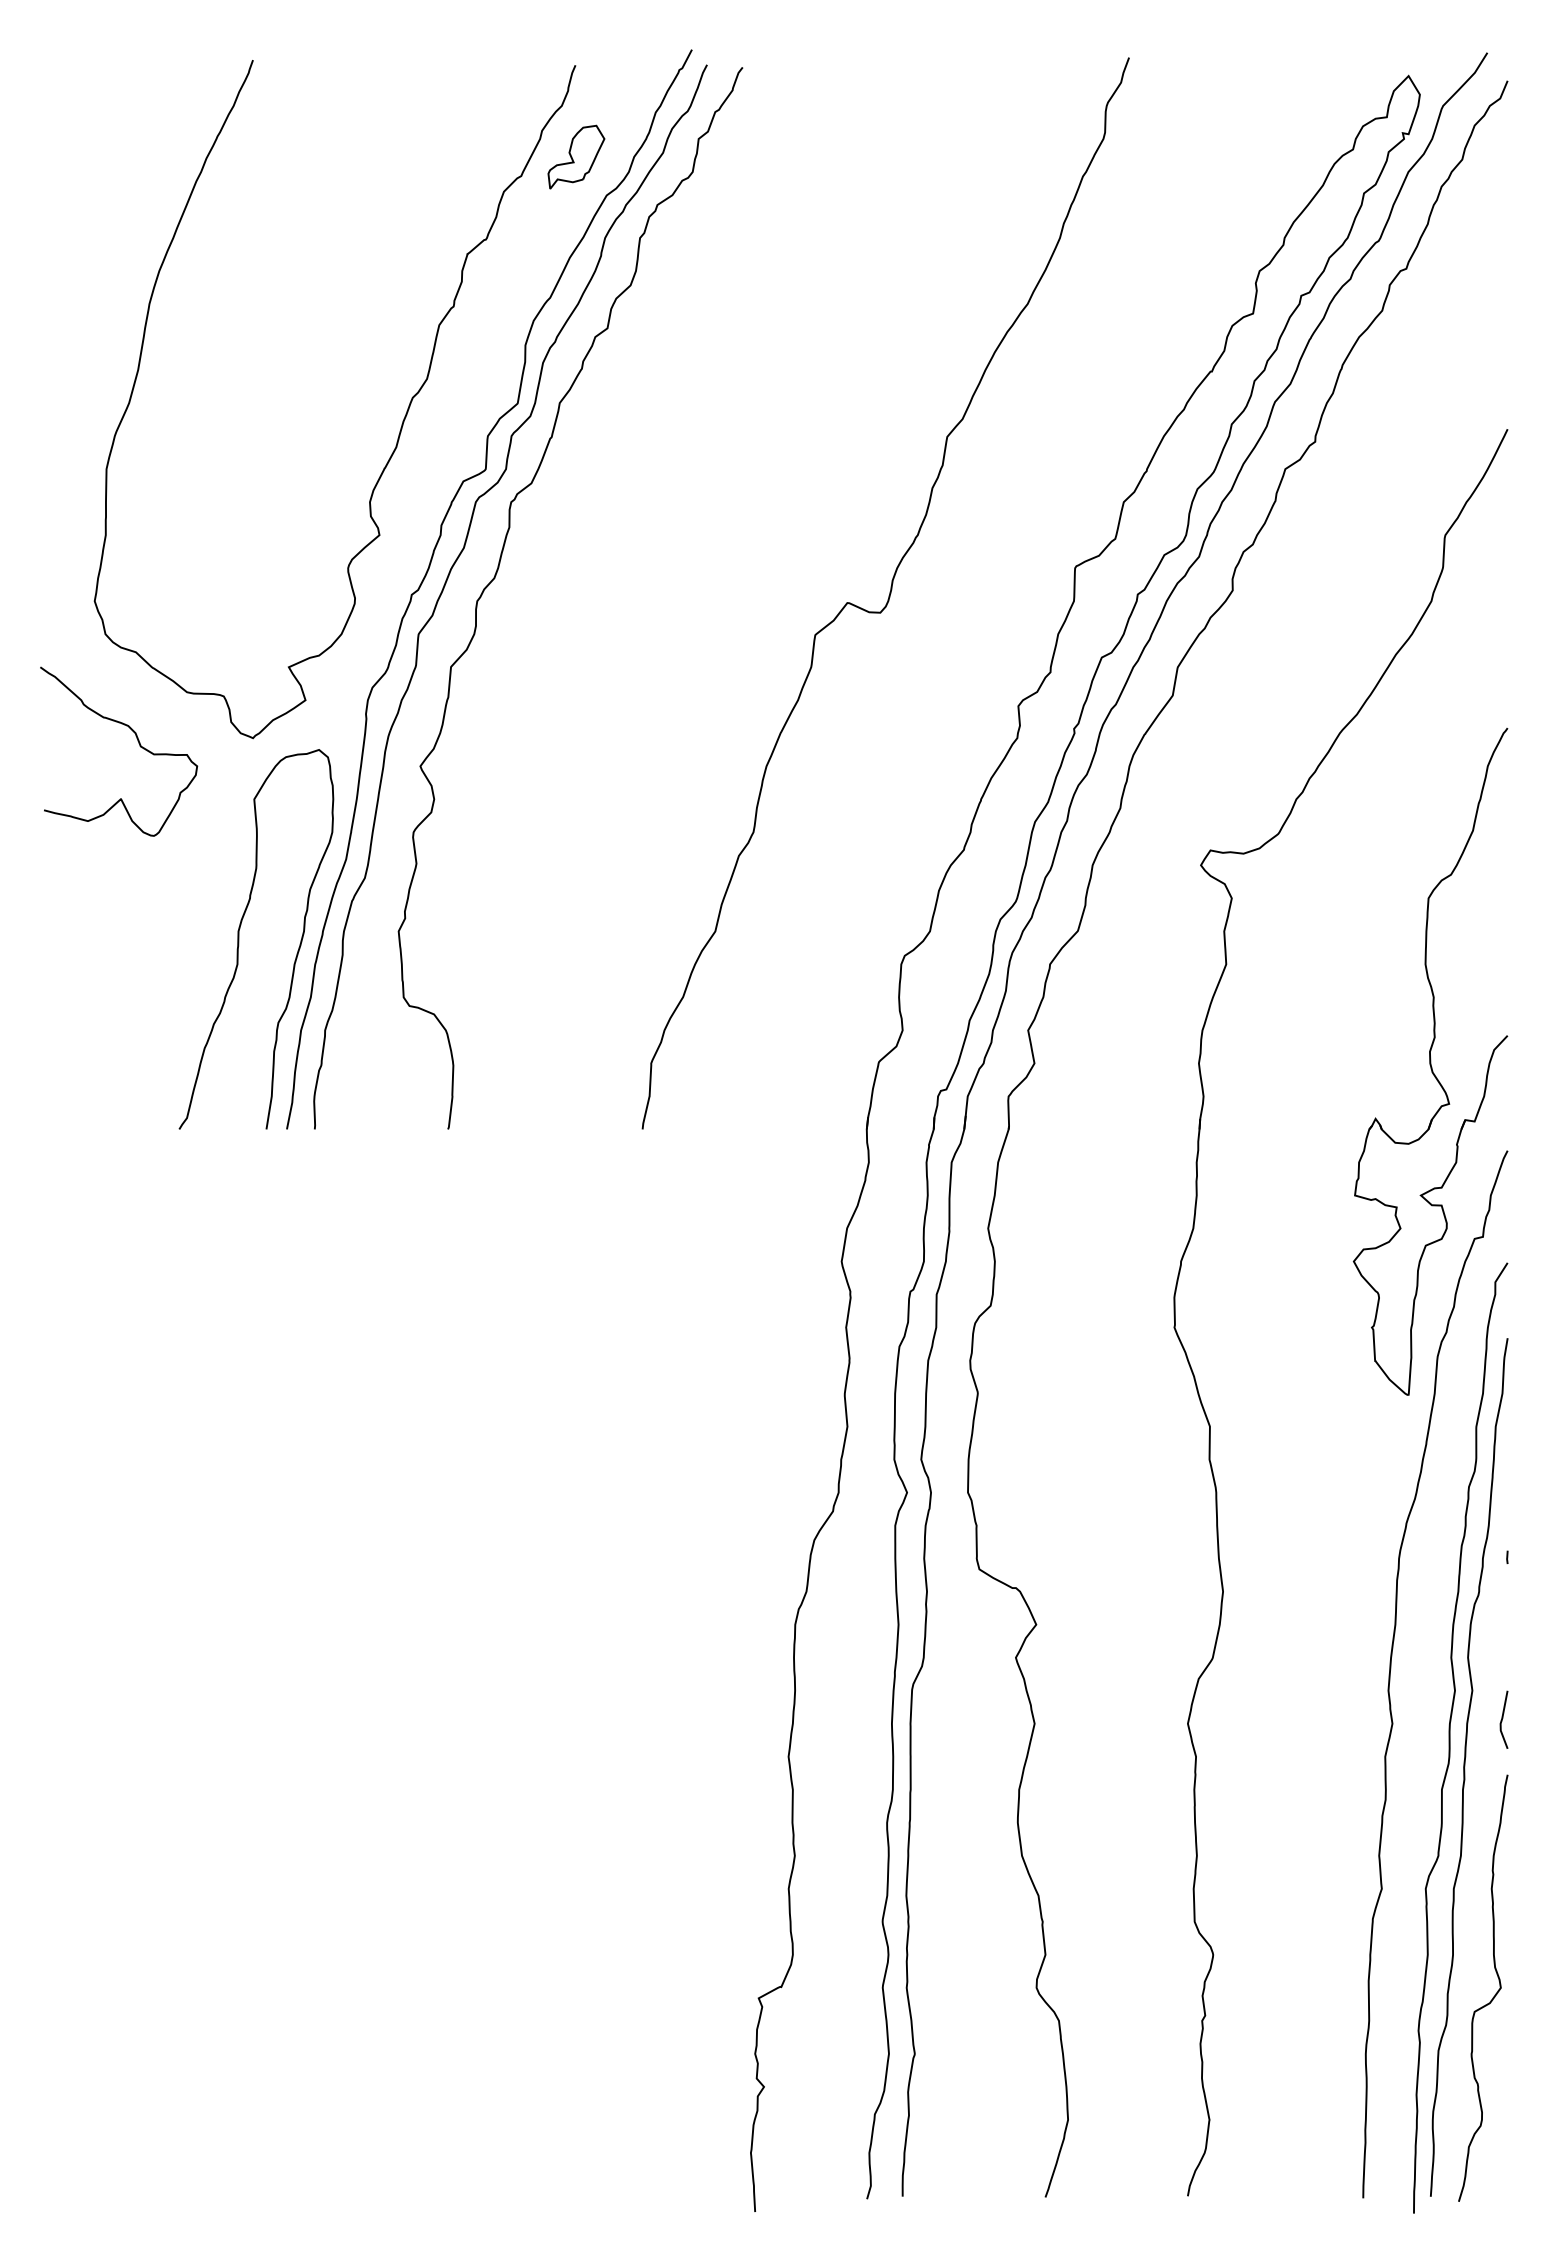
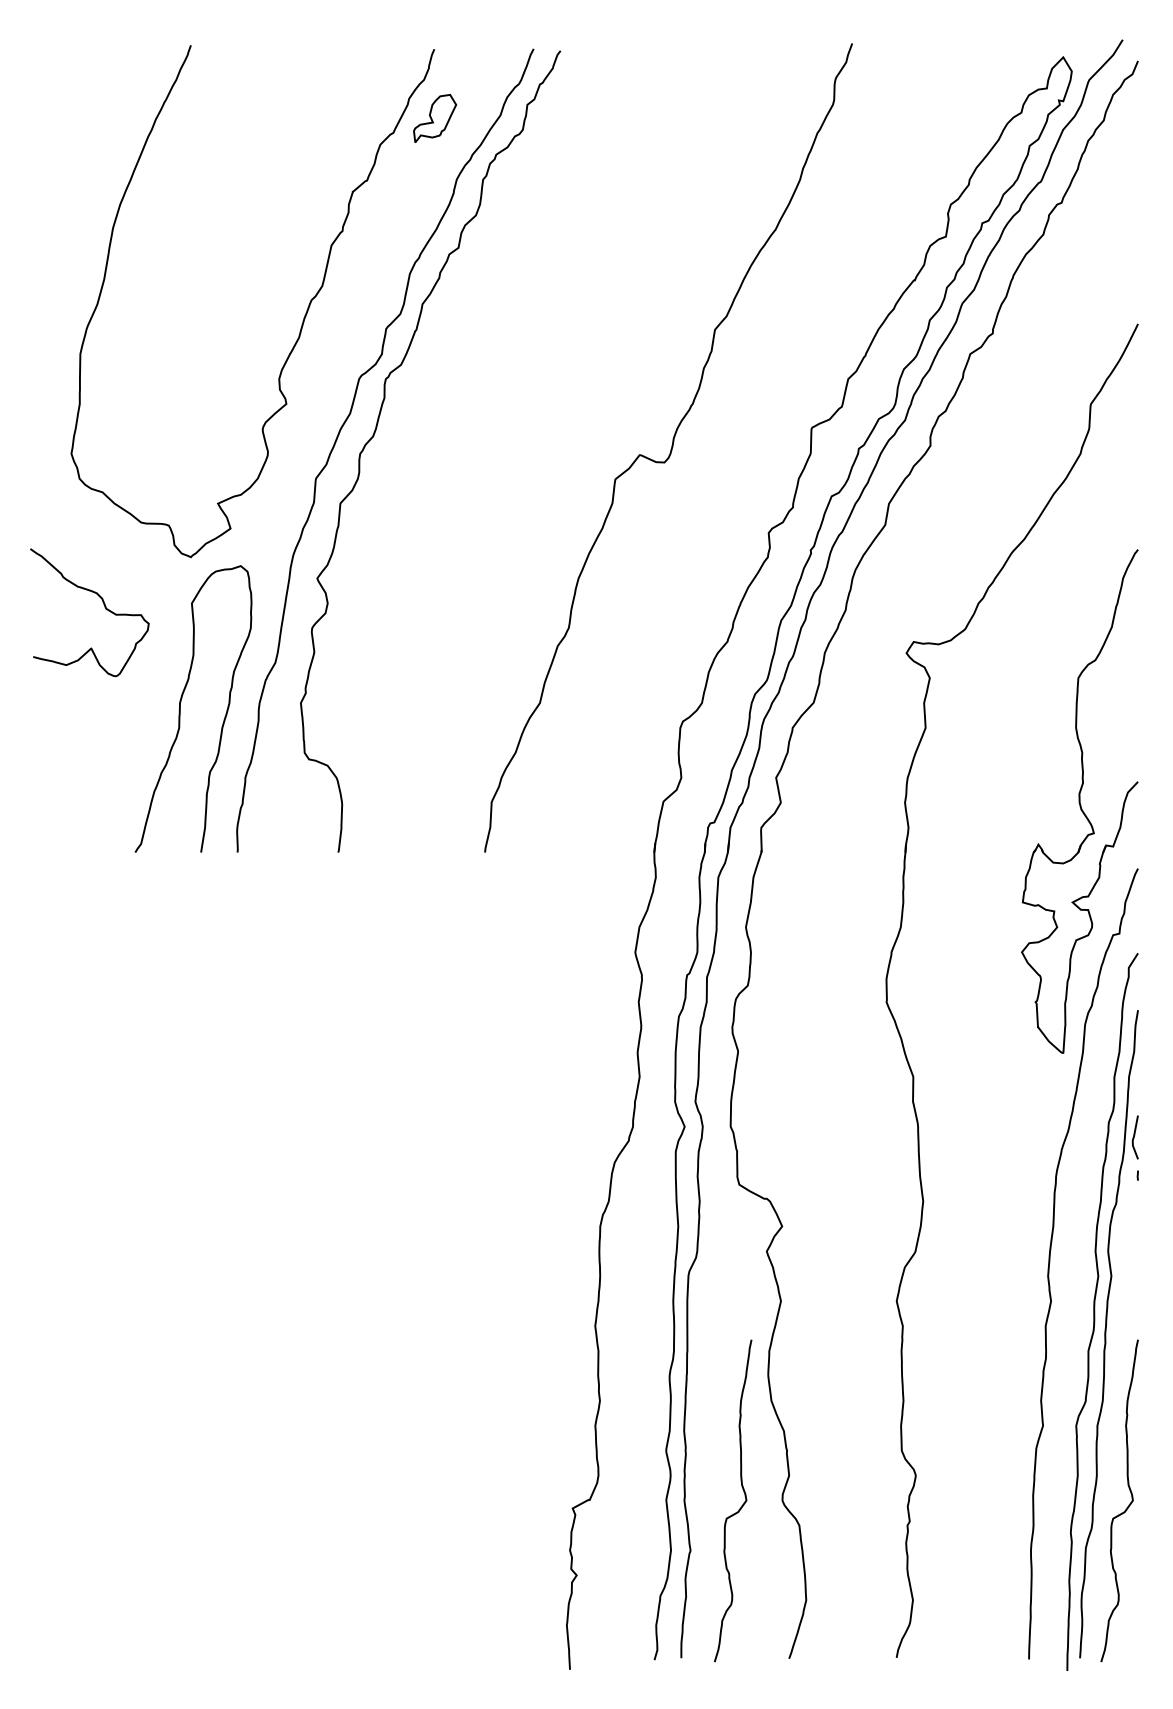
curve: (429, 569) -> (324, 429), removed
curve: (137, 741) -> (103, 605), moved
line: (1503, 1718) -> (1134, 1136), moved
curve: (983, 1993) -> (742, 1504), added

